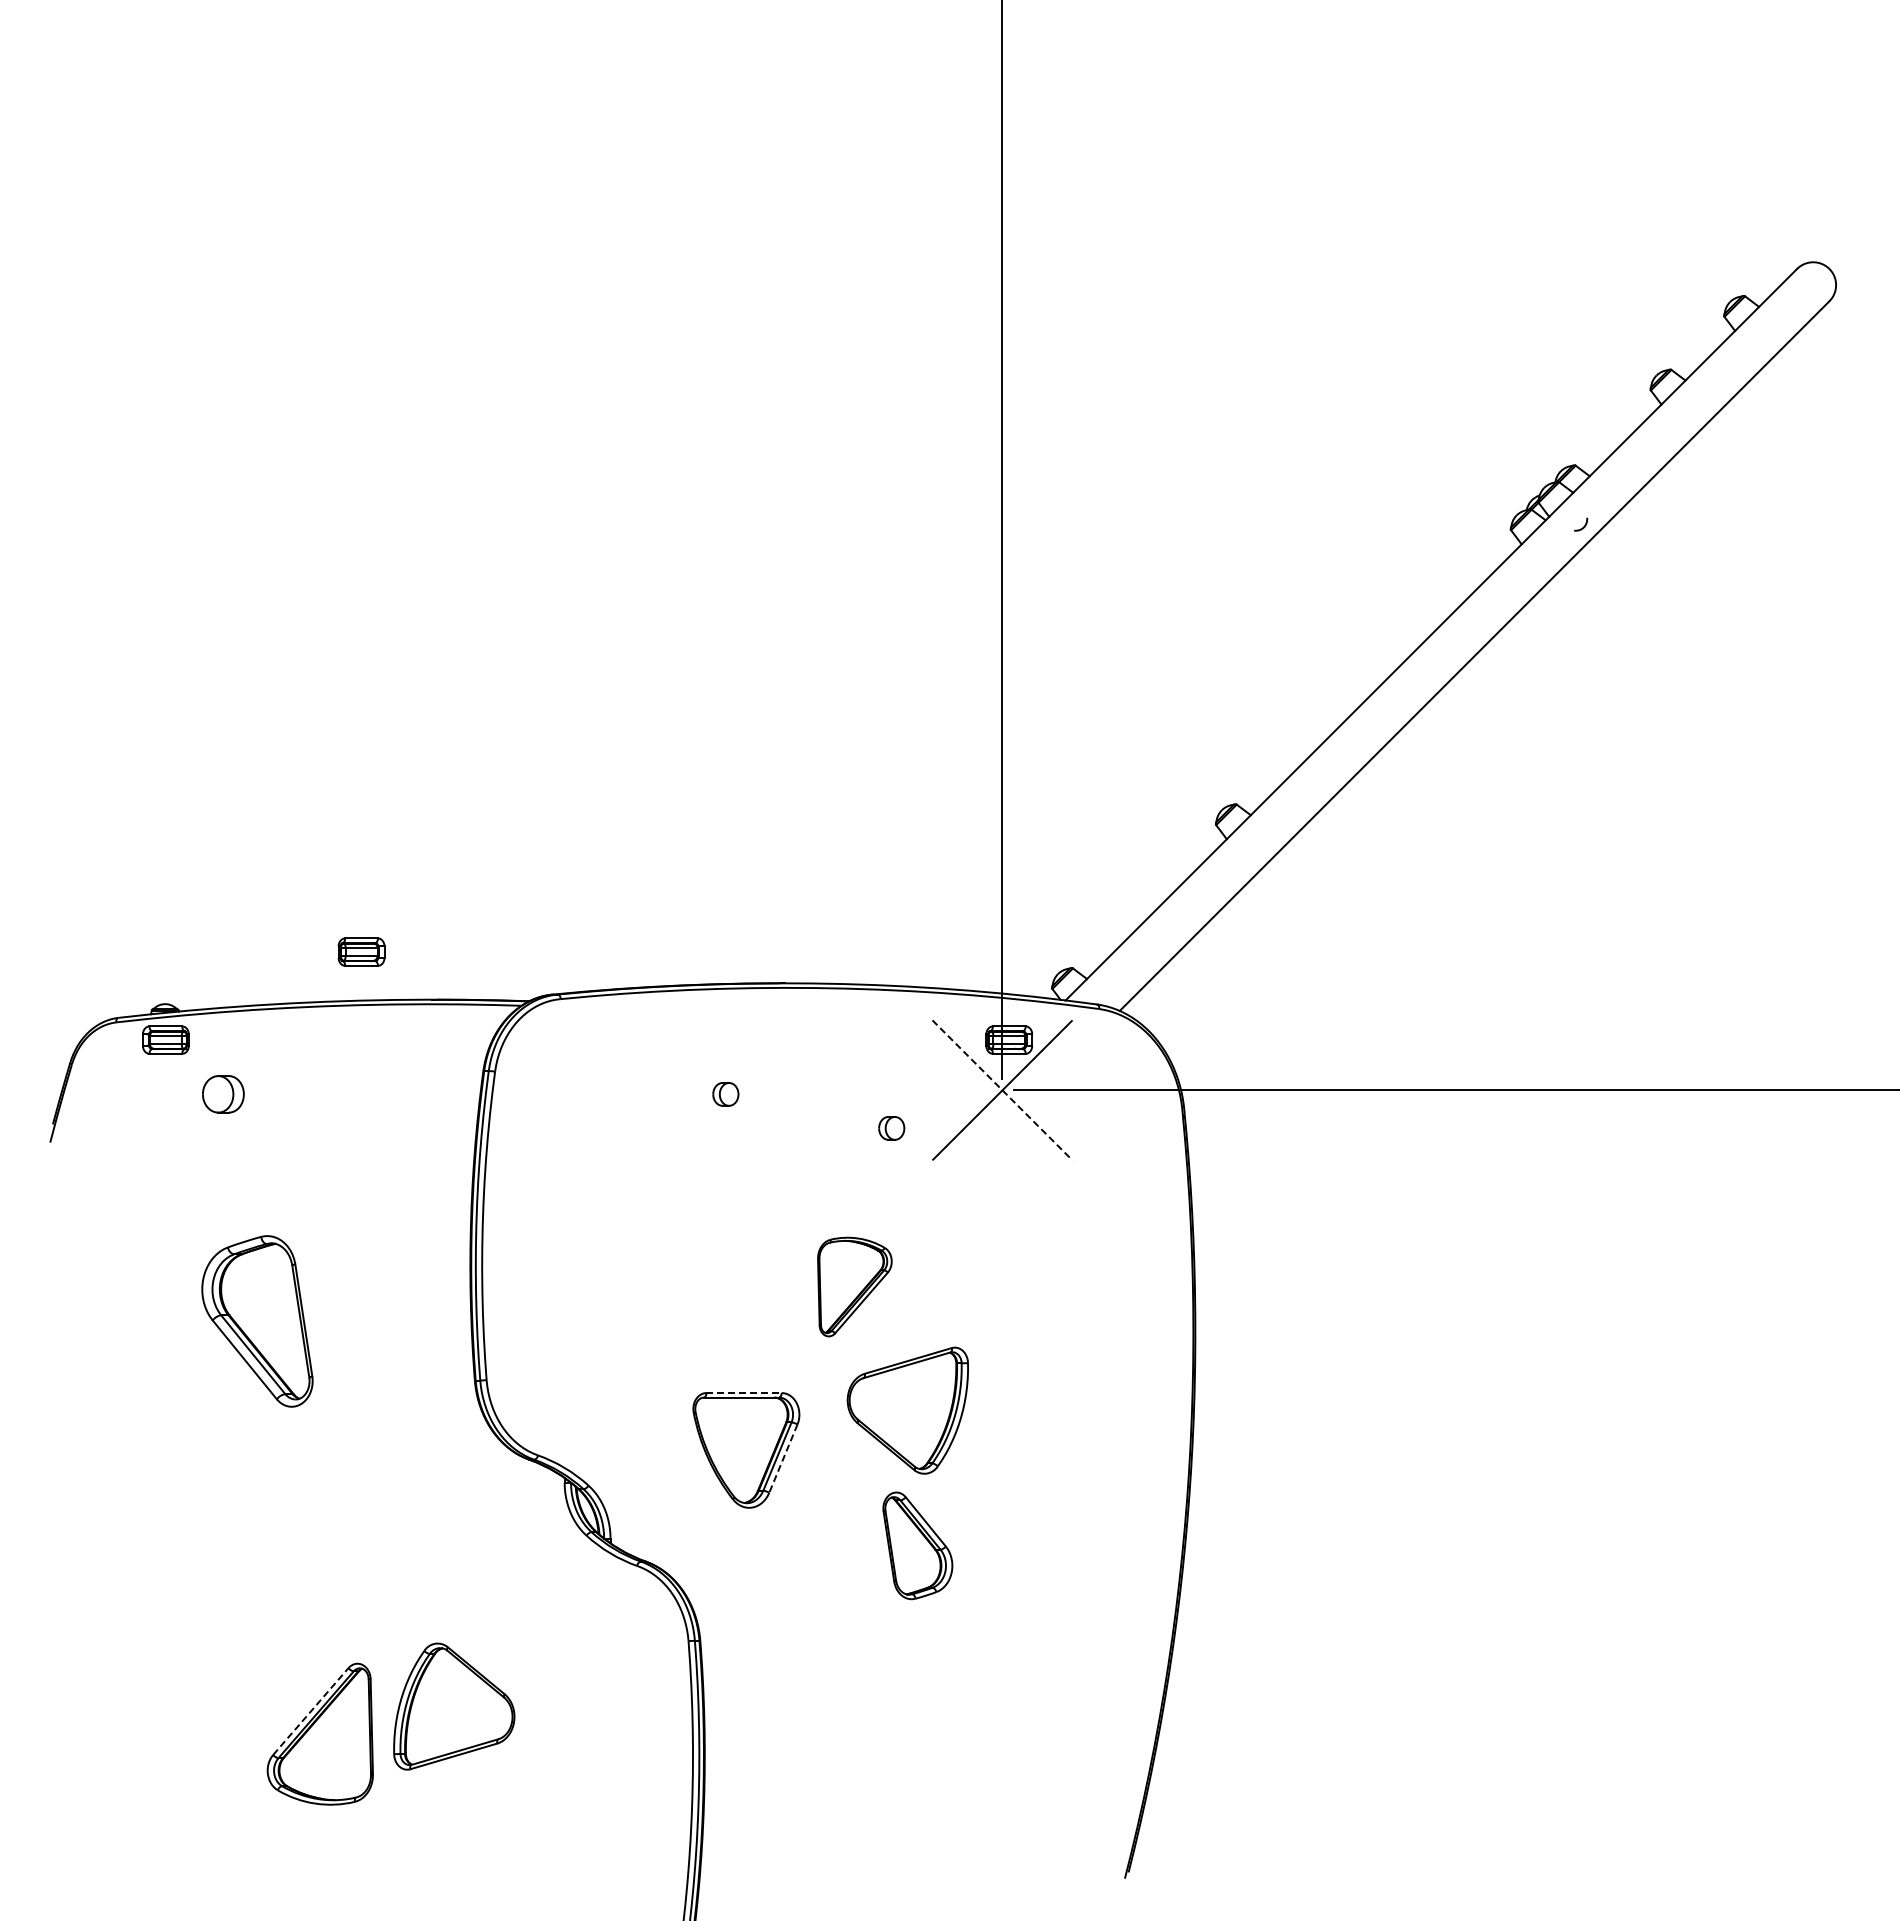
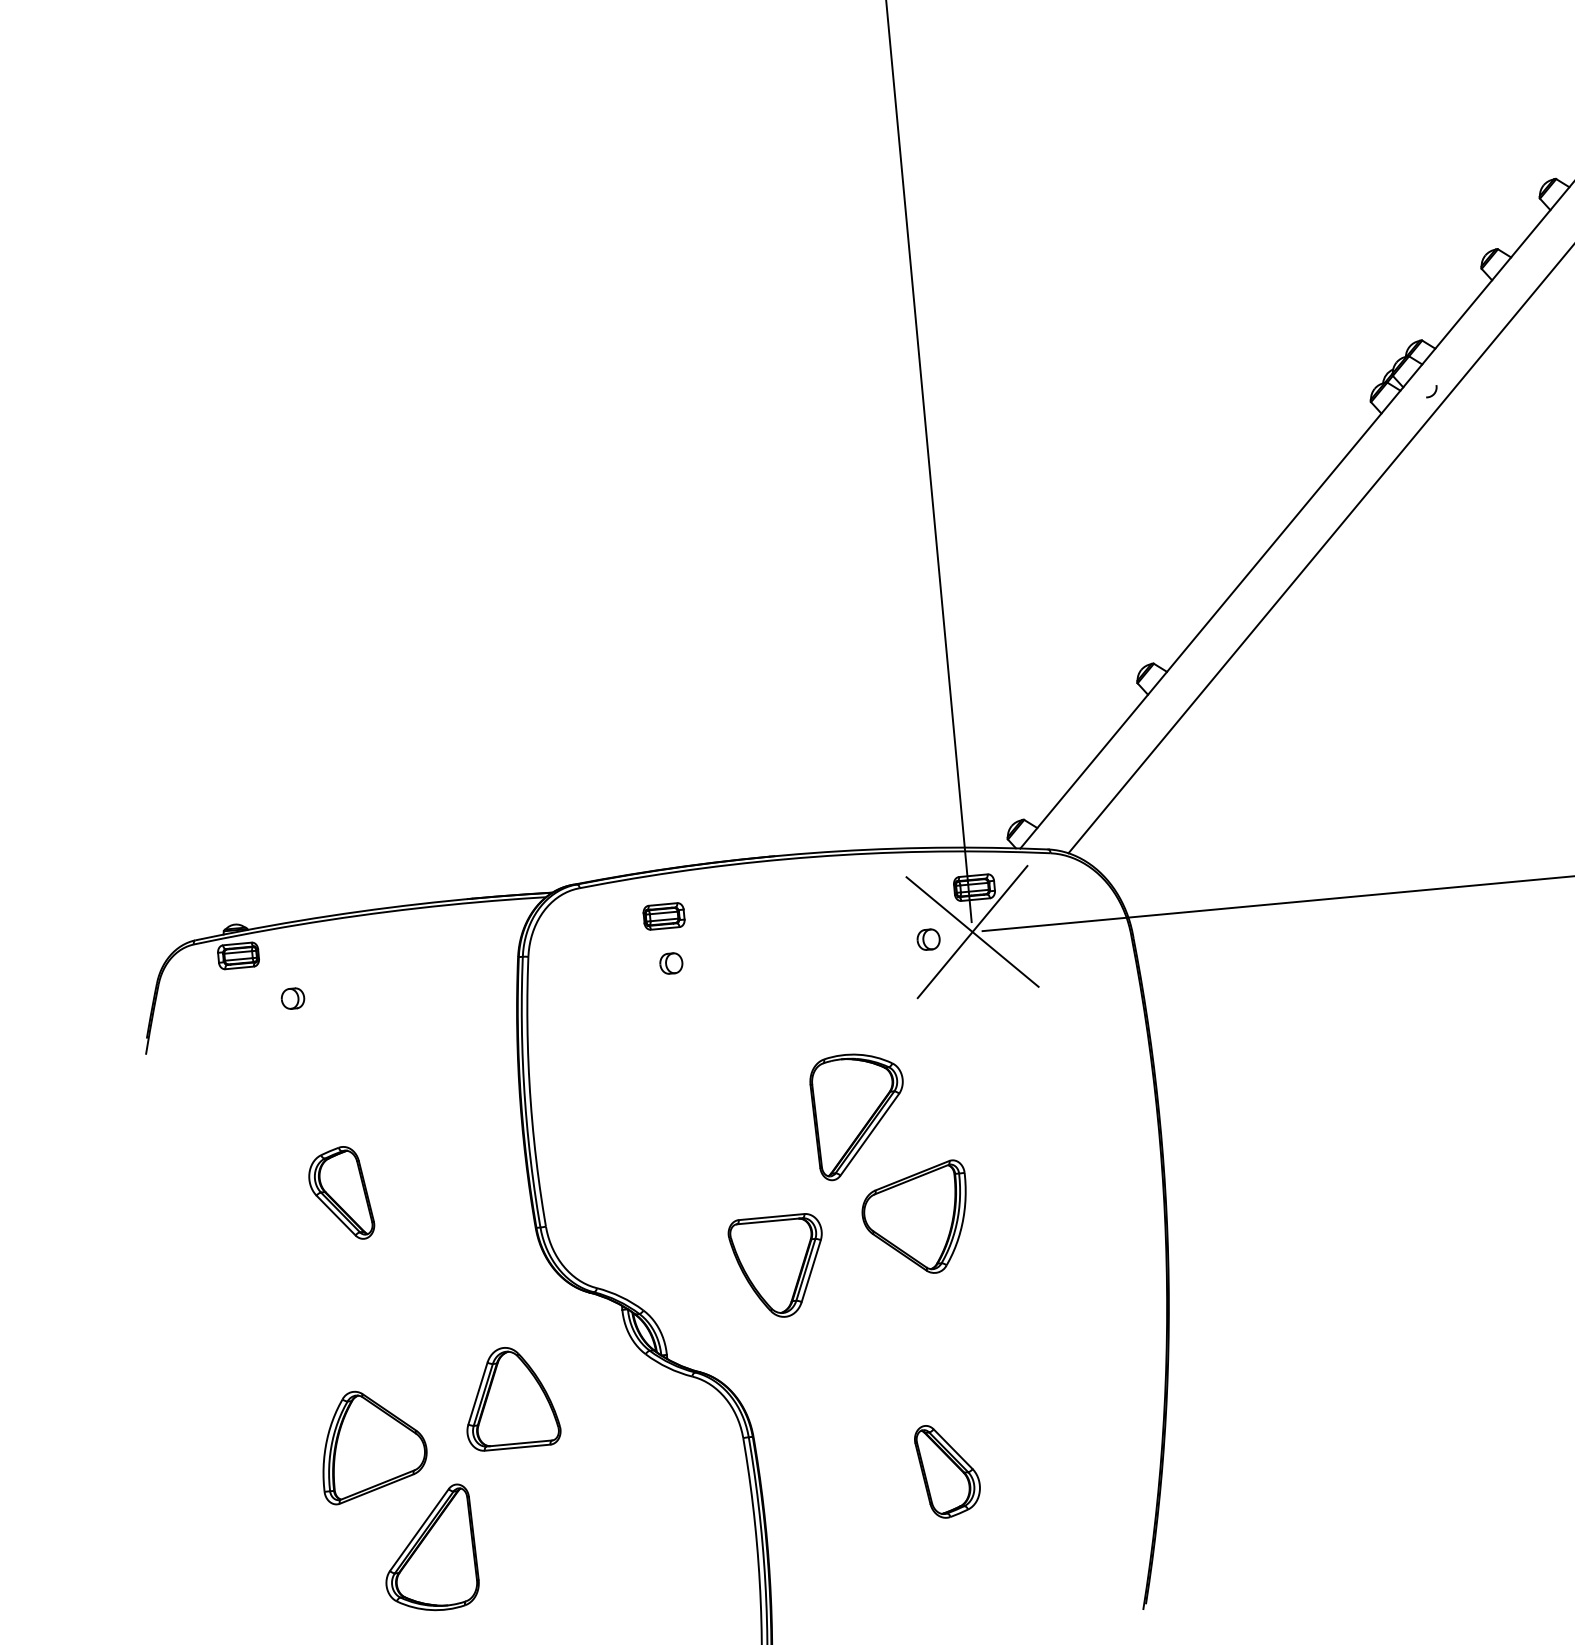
part: (361, 951) -> (663, 915), moved
line: (1002, 1090) -> (972, 932), dashed -> solid
part: (222, 1094) -> (292, 998), size x0.62
part: (725, 1094) -> (671, 963), moved
part: (891, 1128) -> (928, 939), moved
part: (854, 1286) -> (859, 1115), size x1.43
part: (256, 1321) -> (340, 1194), size x0.62
line: (744, 1393) -> (772, 1217), dashed -> solid
line: (783, 1458) -> (811, 1271), dashed -> solid
part: (917, 1545) -> (947, 1470), moved
part: (428, 1570) -> (510, 1397), added
part: (454, 1706) -> (373, 1445), moved
line: (311, 1711) -> (419, 1529), dashed -> solid

